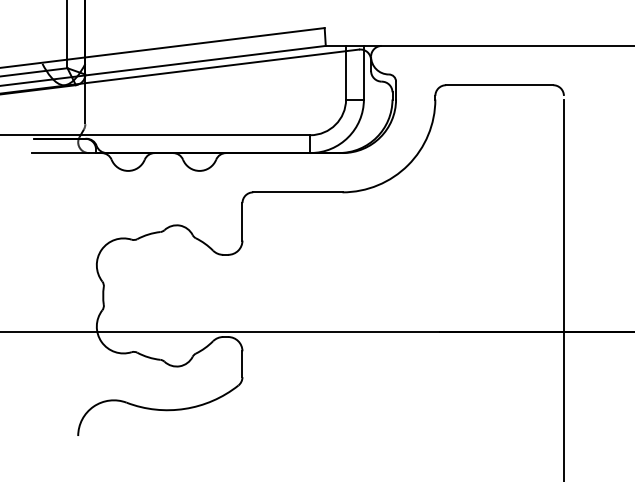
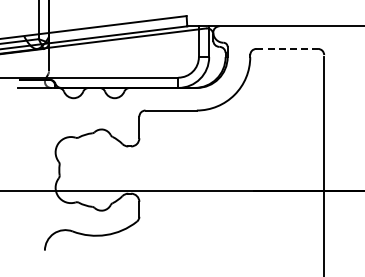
line: (500, 84) -> (287, 48), solid -> dashed

